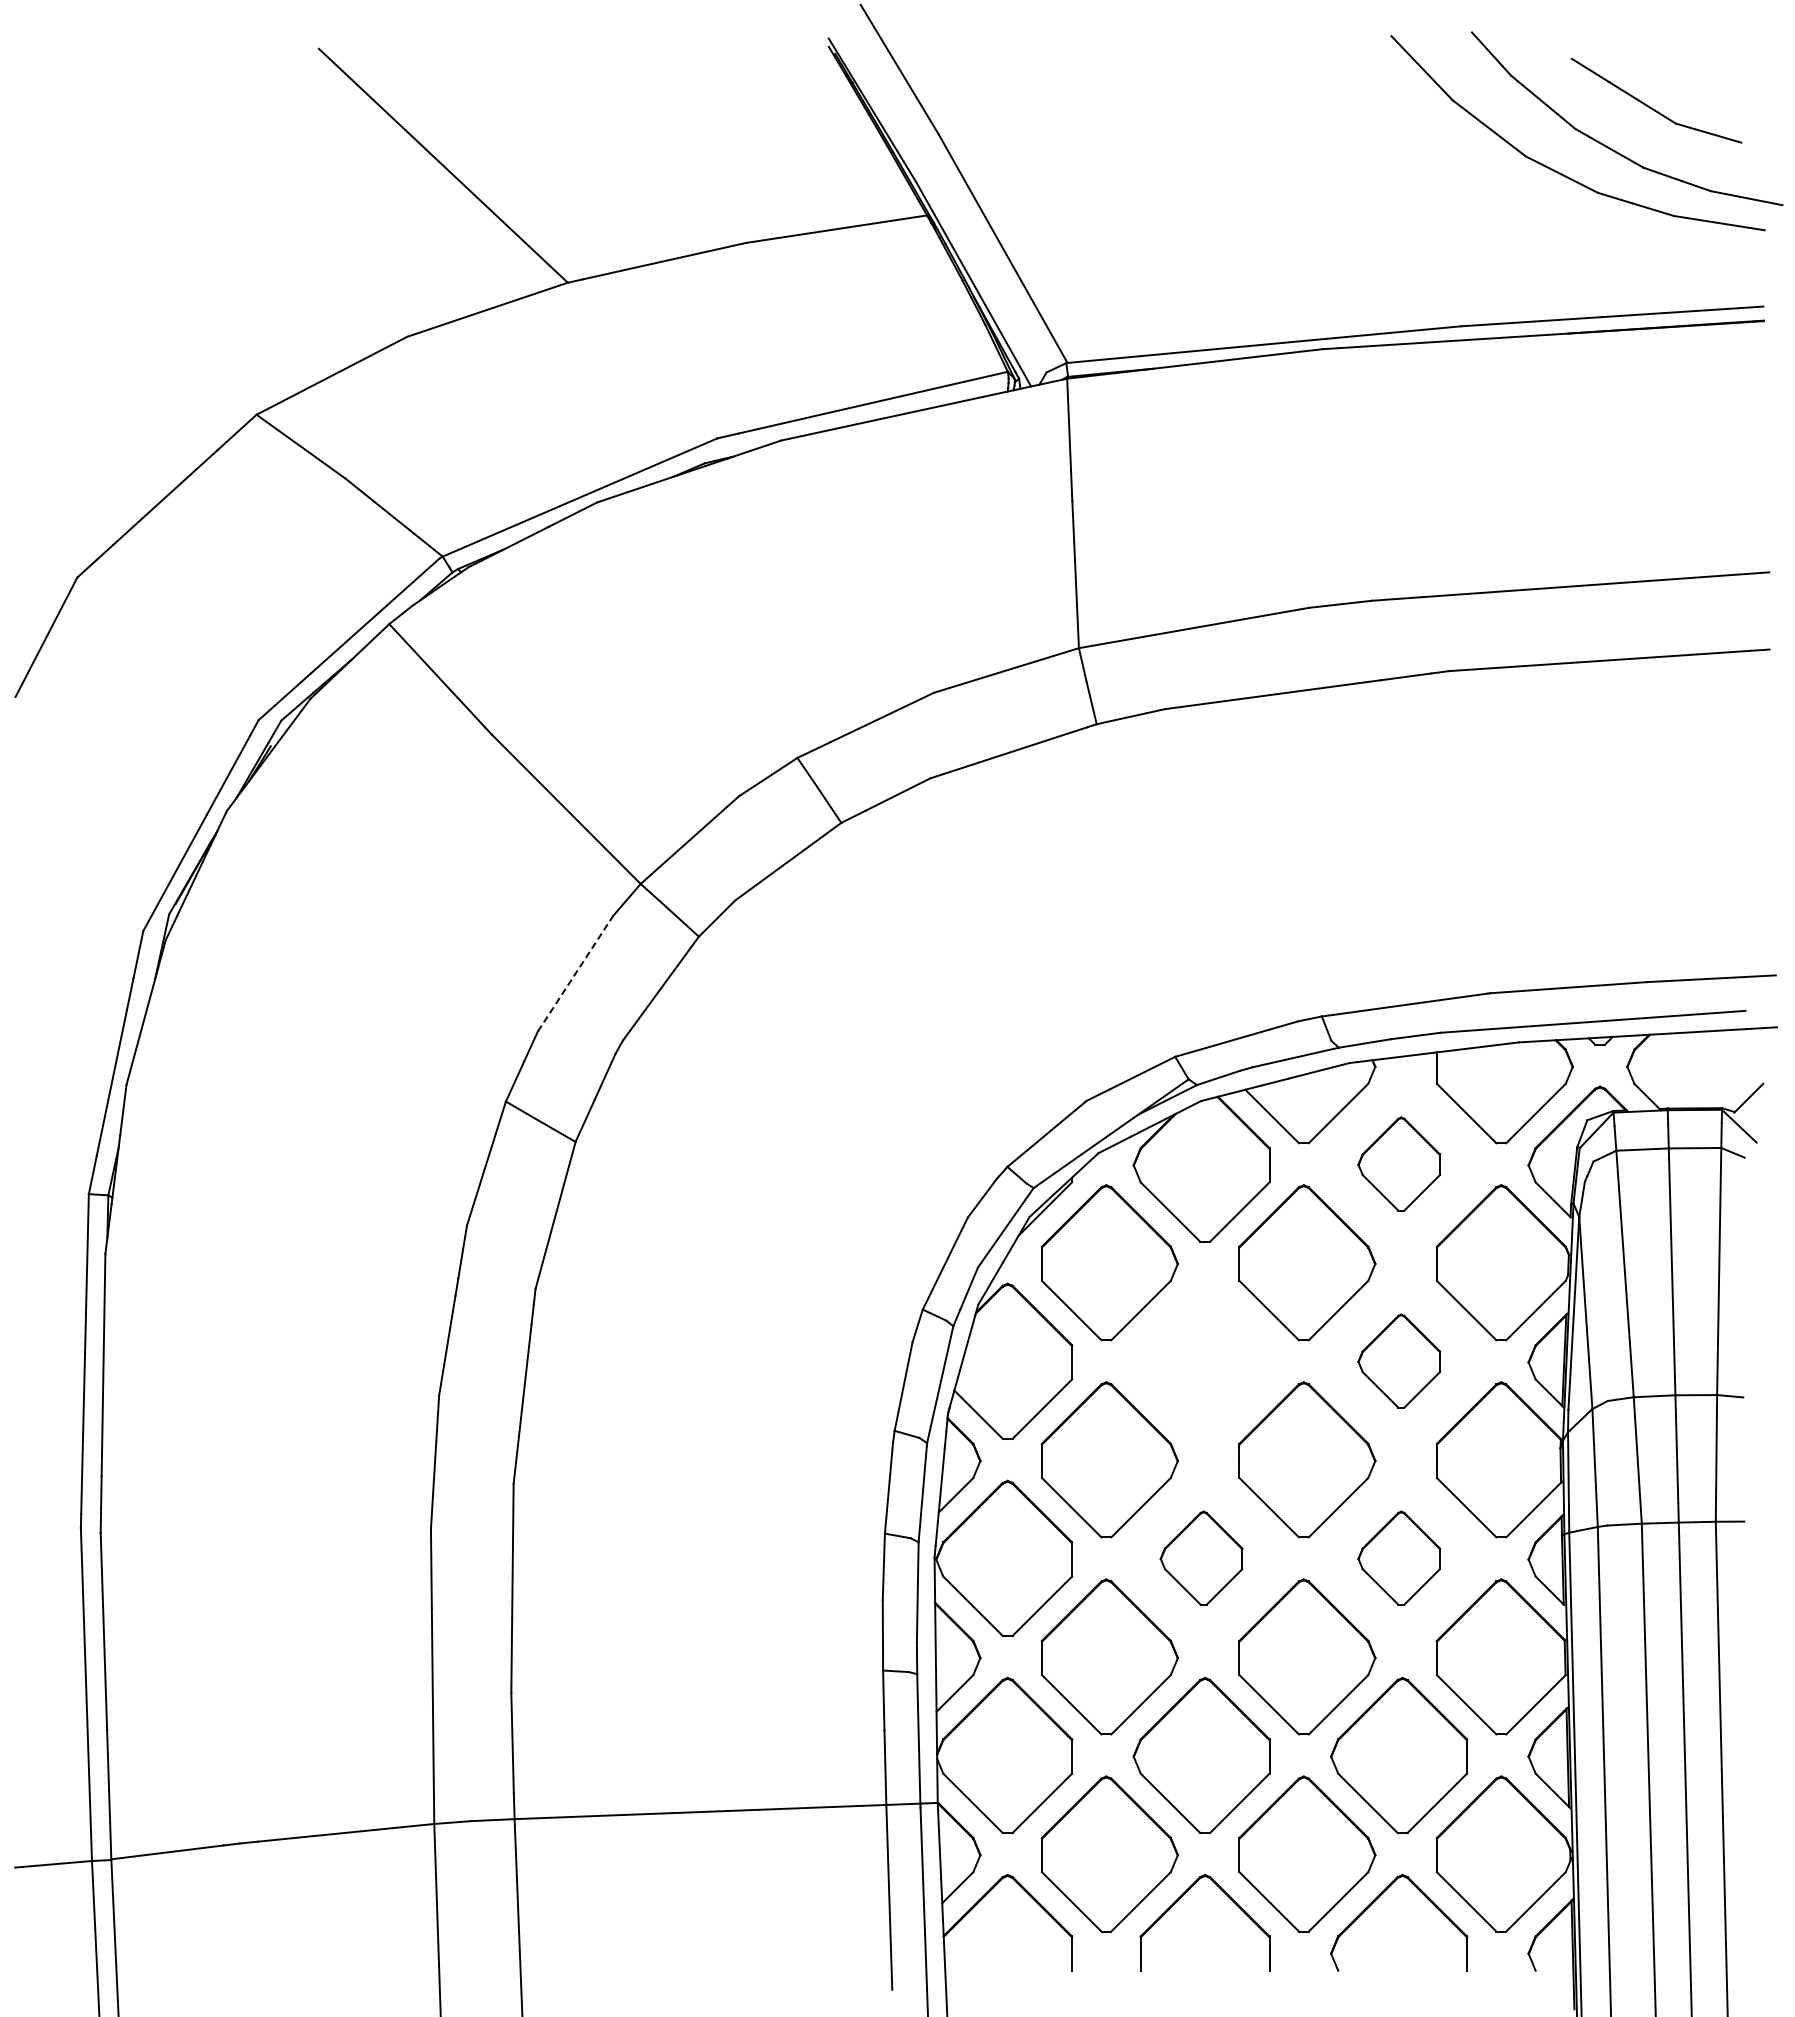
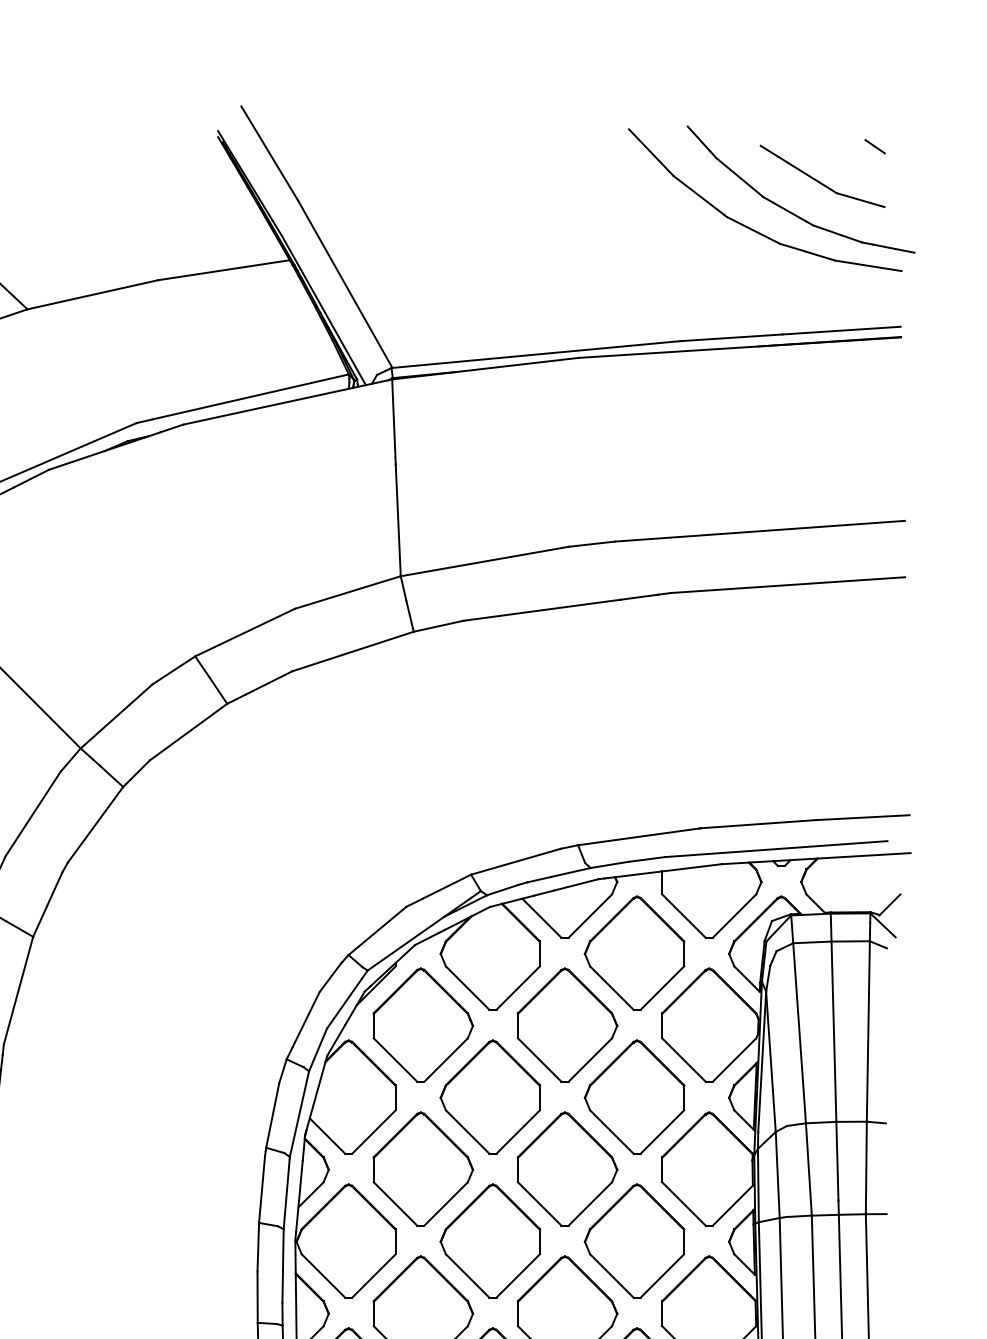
line: (1728, 60) -> (875, 147), added
line: (575, 973) -> (33, 813), dashed -> solid
part: (1399, 1163) -> (634, 952), size x1.67
part: (1201, 1360) -> (490, 1096), added
part: (1399, 1360) -> (634, 1096), size x1.67
part: (1201, 1557) -> (490, 1240), size x1.67
part: (1399, 1557) -> (634, 1240), size x1.67

